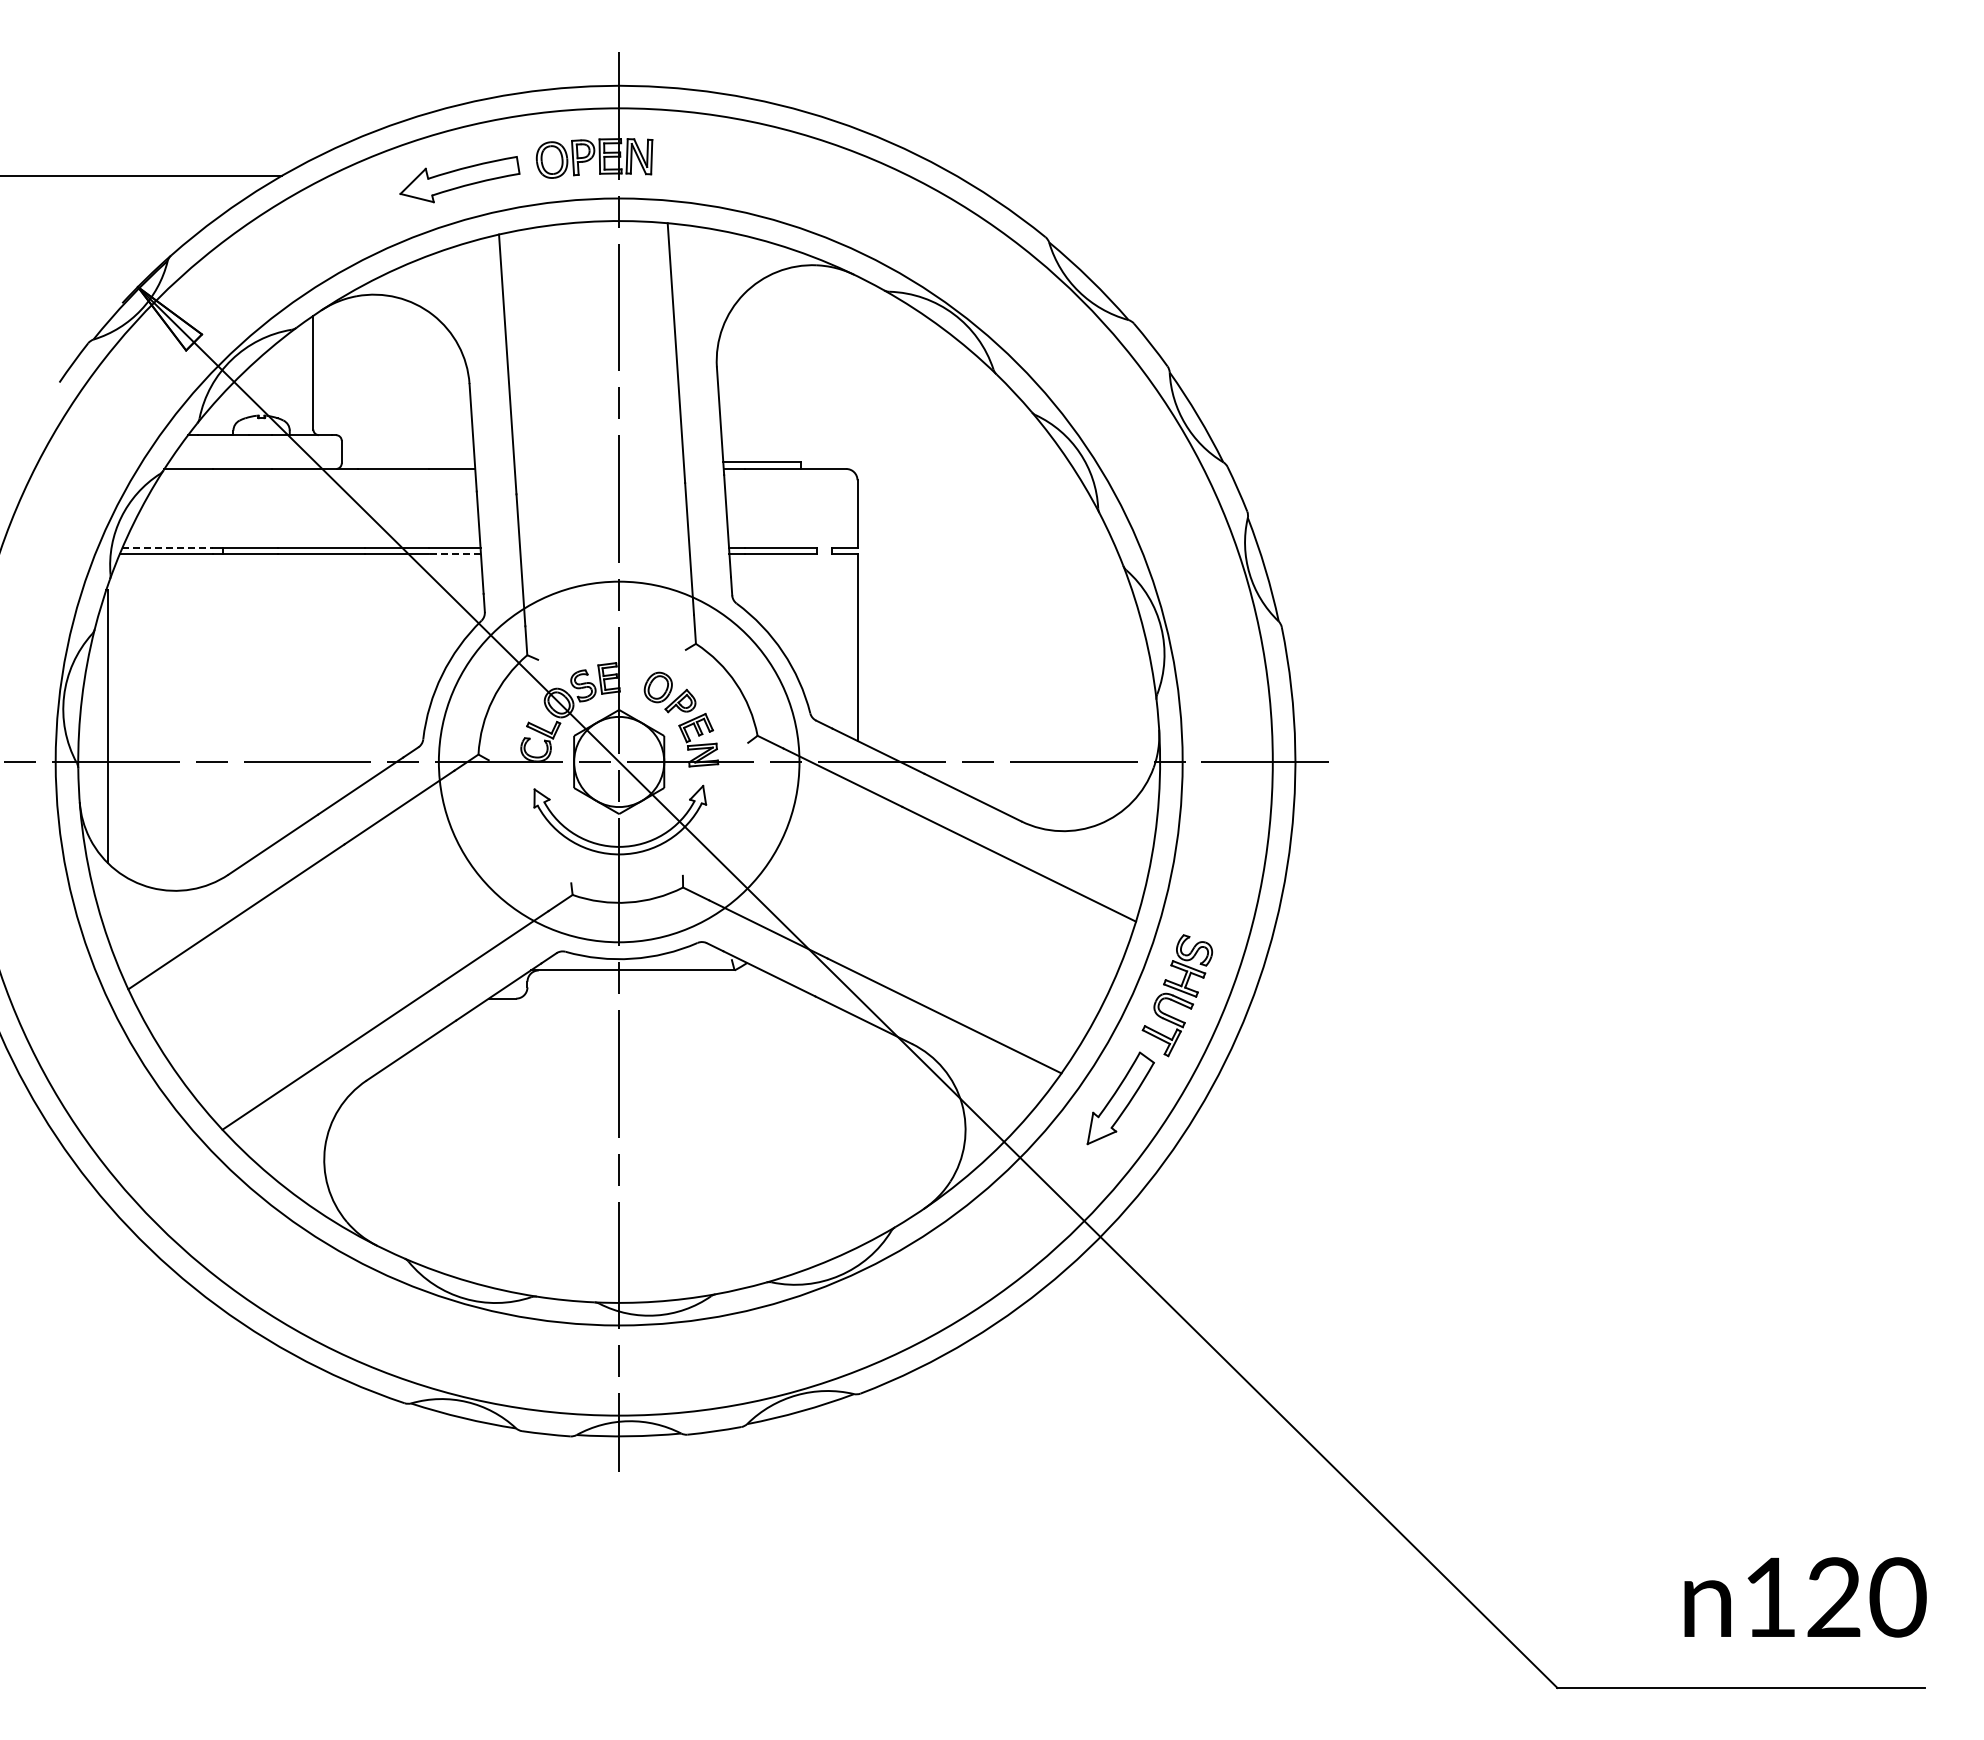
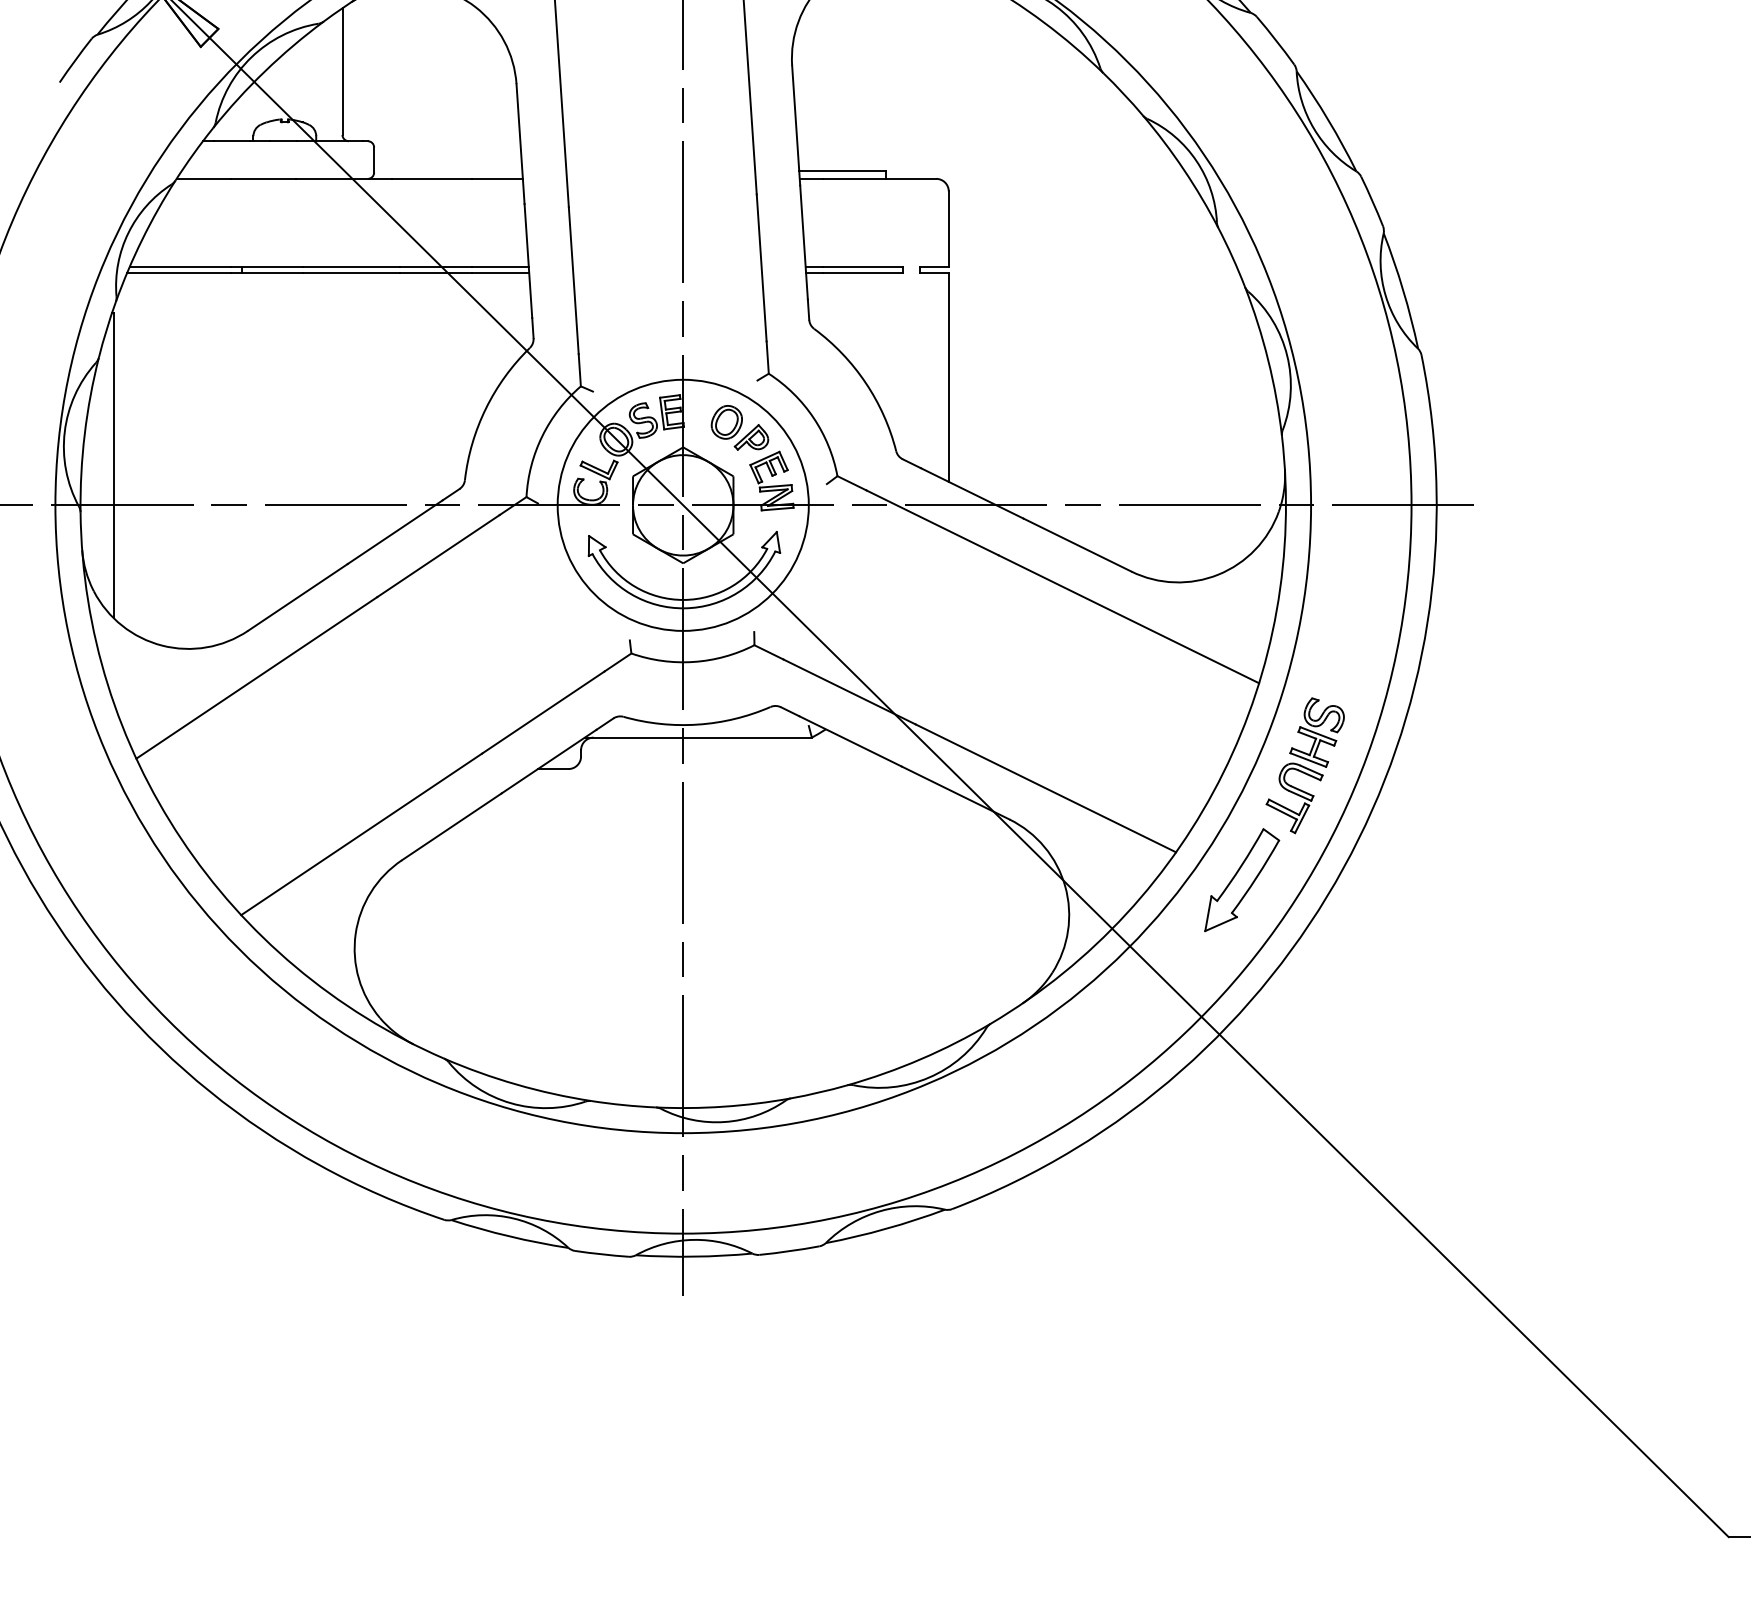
line: (168, 547) -> (181, 266), dashed -> solid
line: (455, 553) -> (500, 273), dashed -> solid
circle: (618, 761) -> (682, 504), size x0.62

